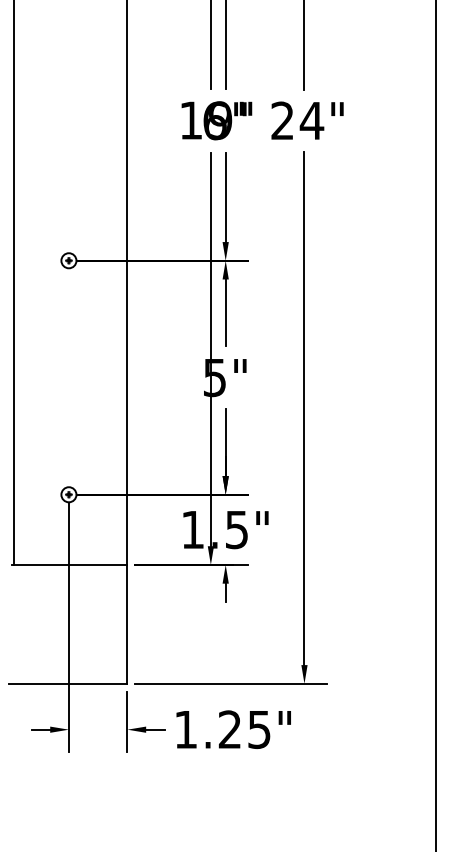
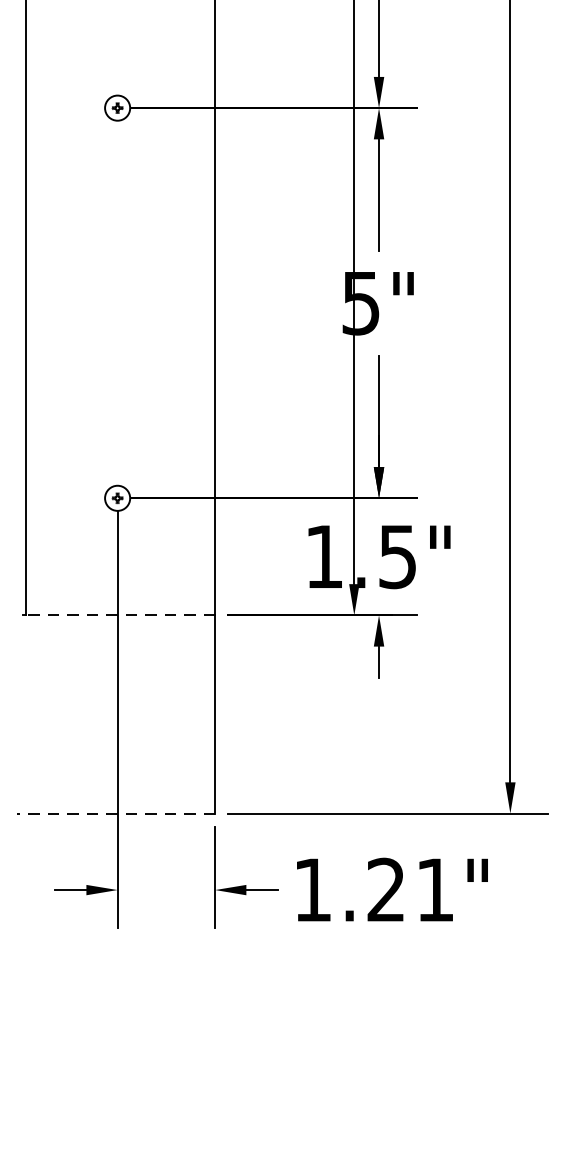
line: (70, 564) -> (120, 614), solid -> dashed
line: (67, 683) -> (115, 813), solid -> dashed
text: (259, 730) -> (435, 891), 1.25" -> 1.21"

